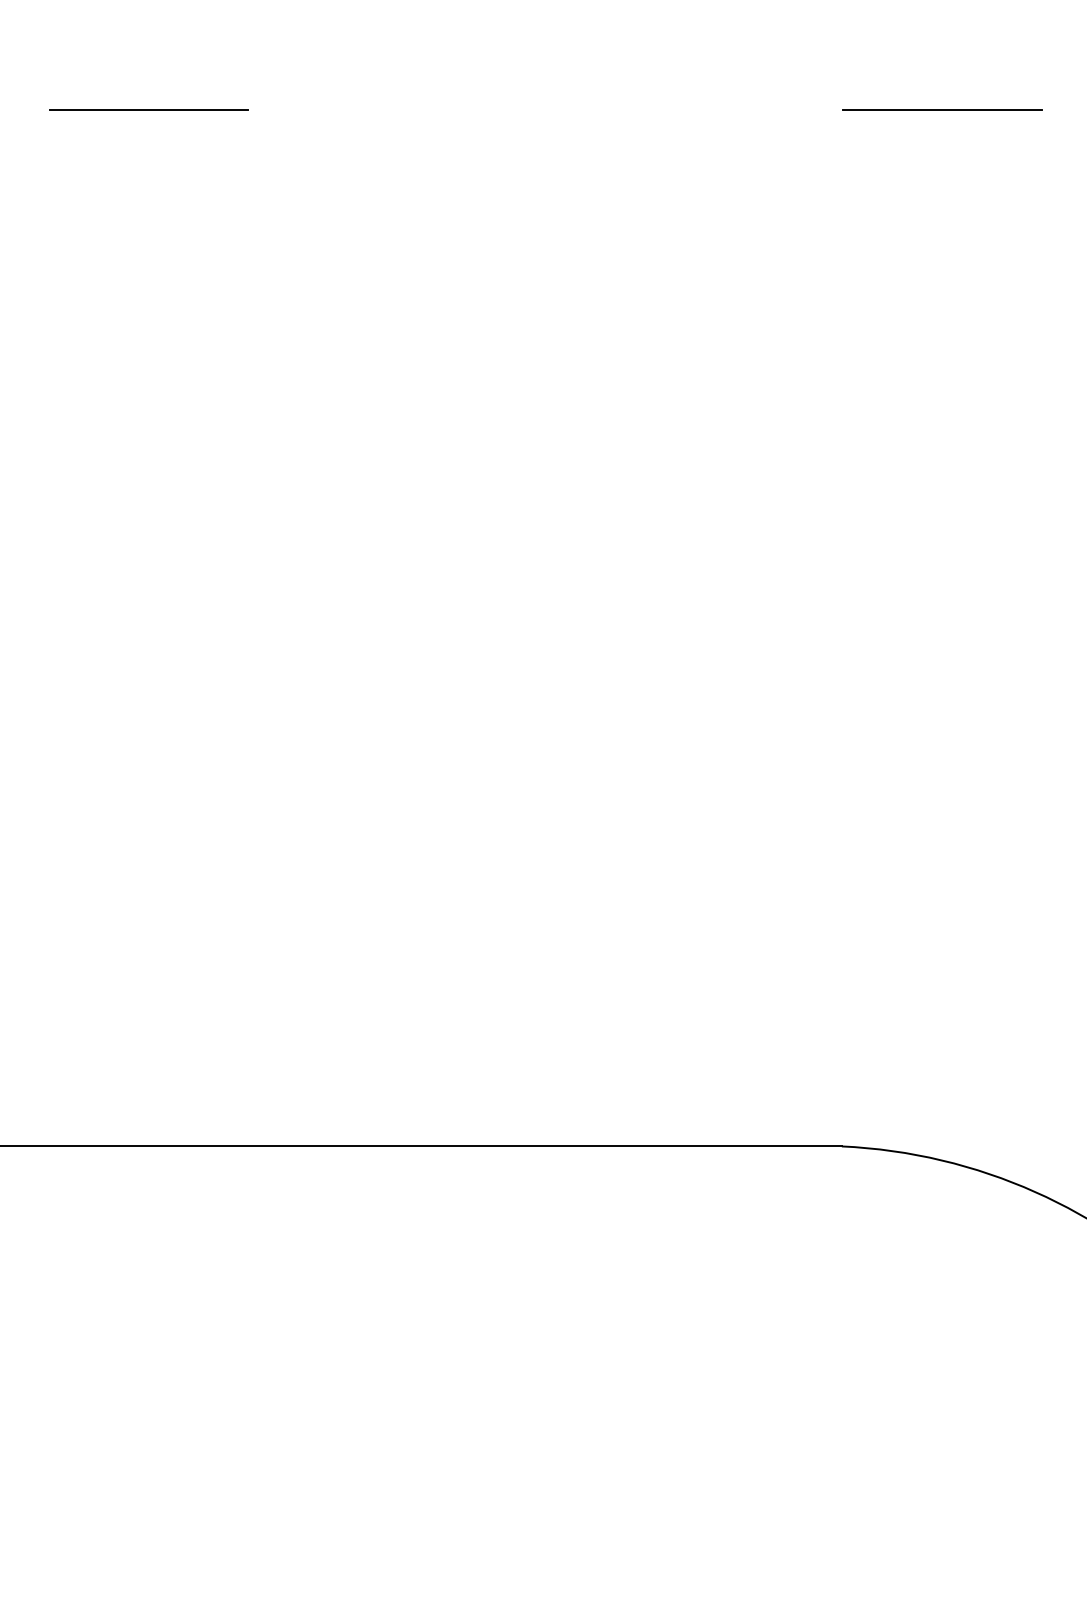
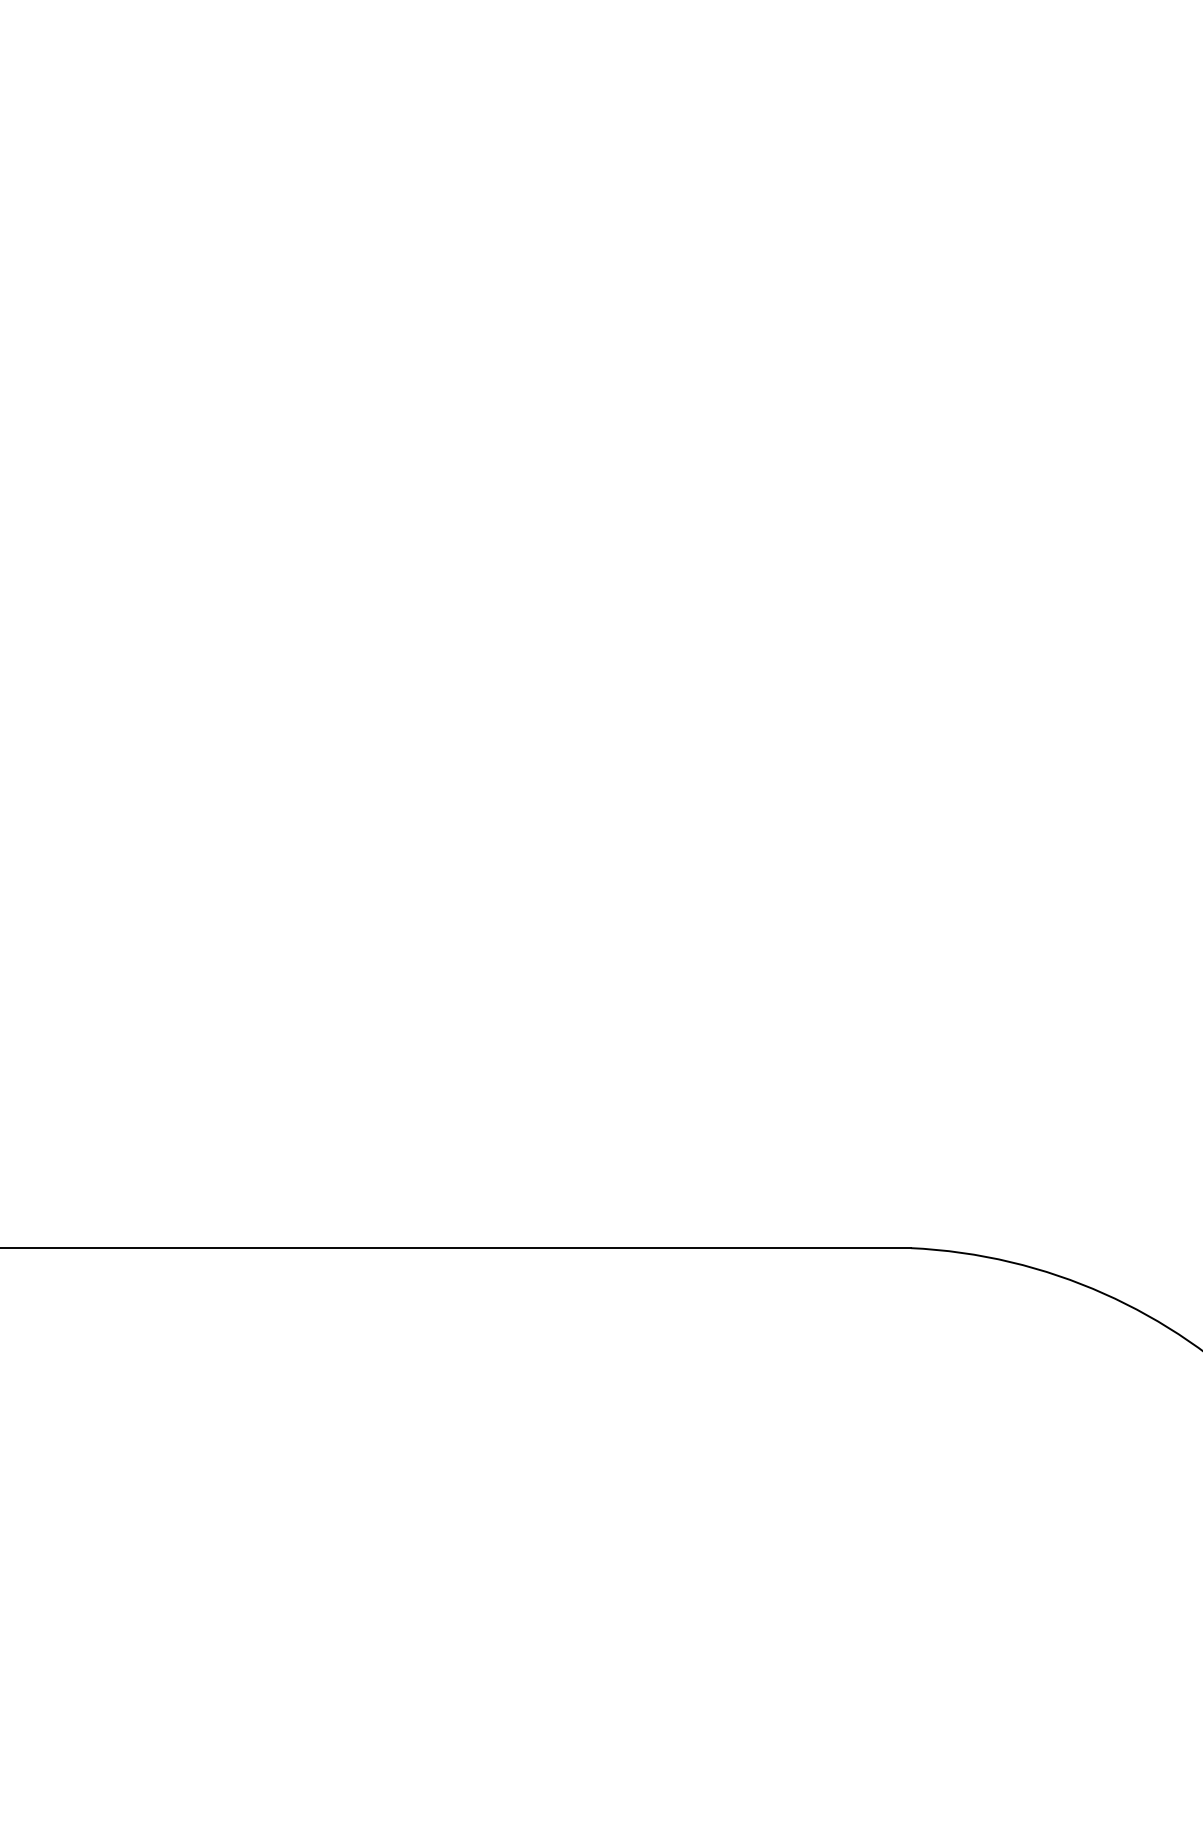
line: (148, 110) -> (217, 212), removed
line: (942, 110) -> (1011, 212), removed

